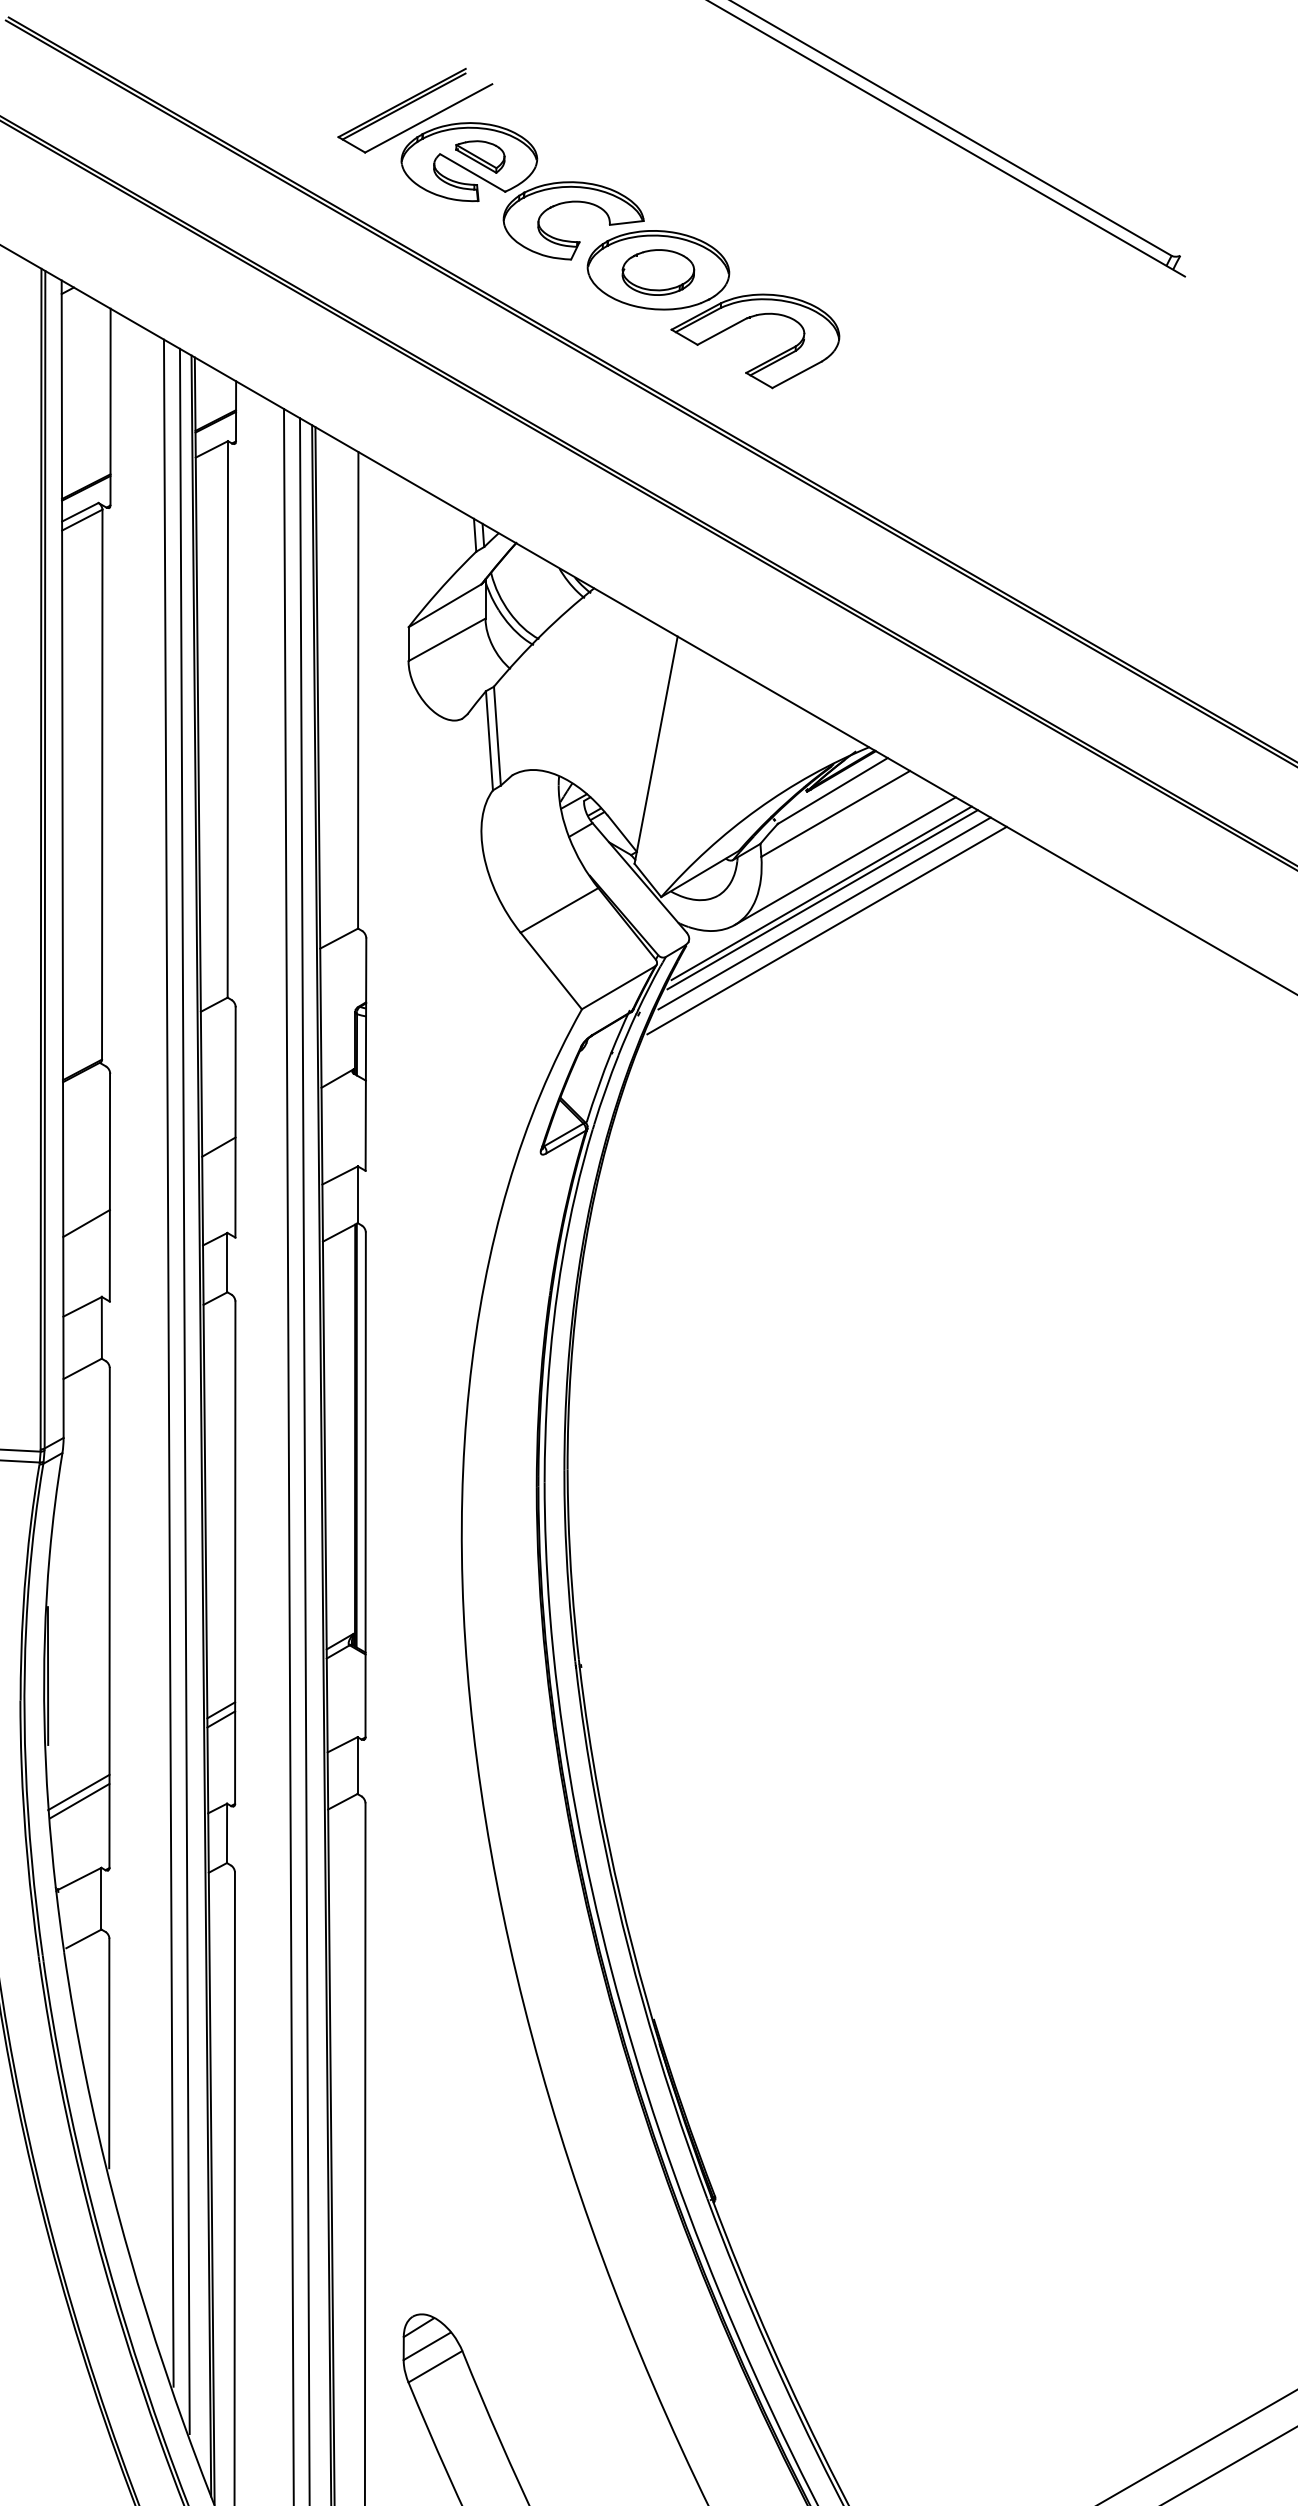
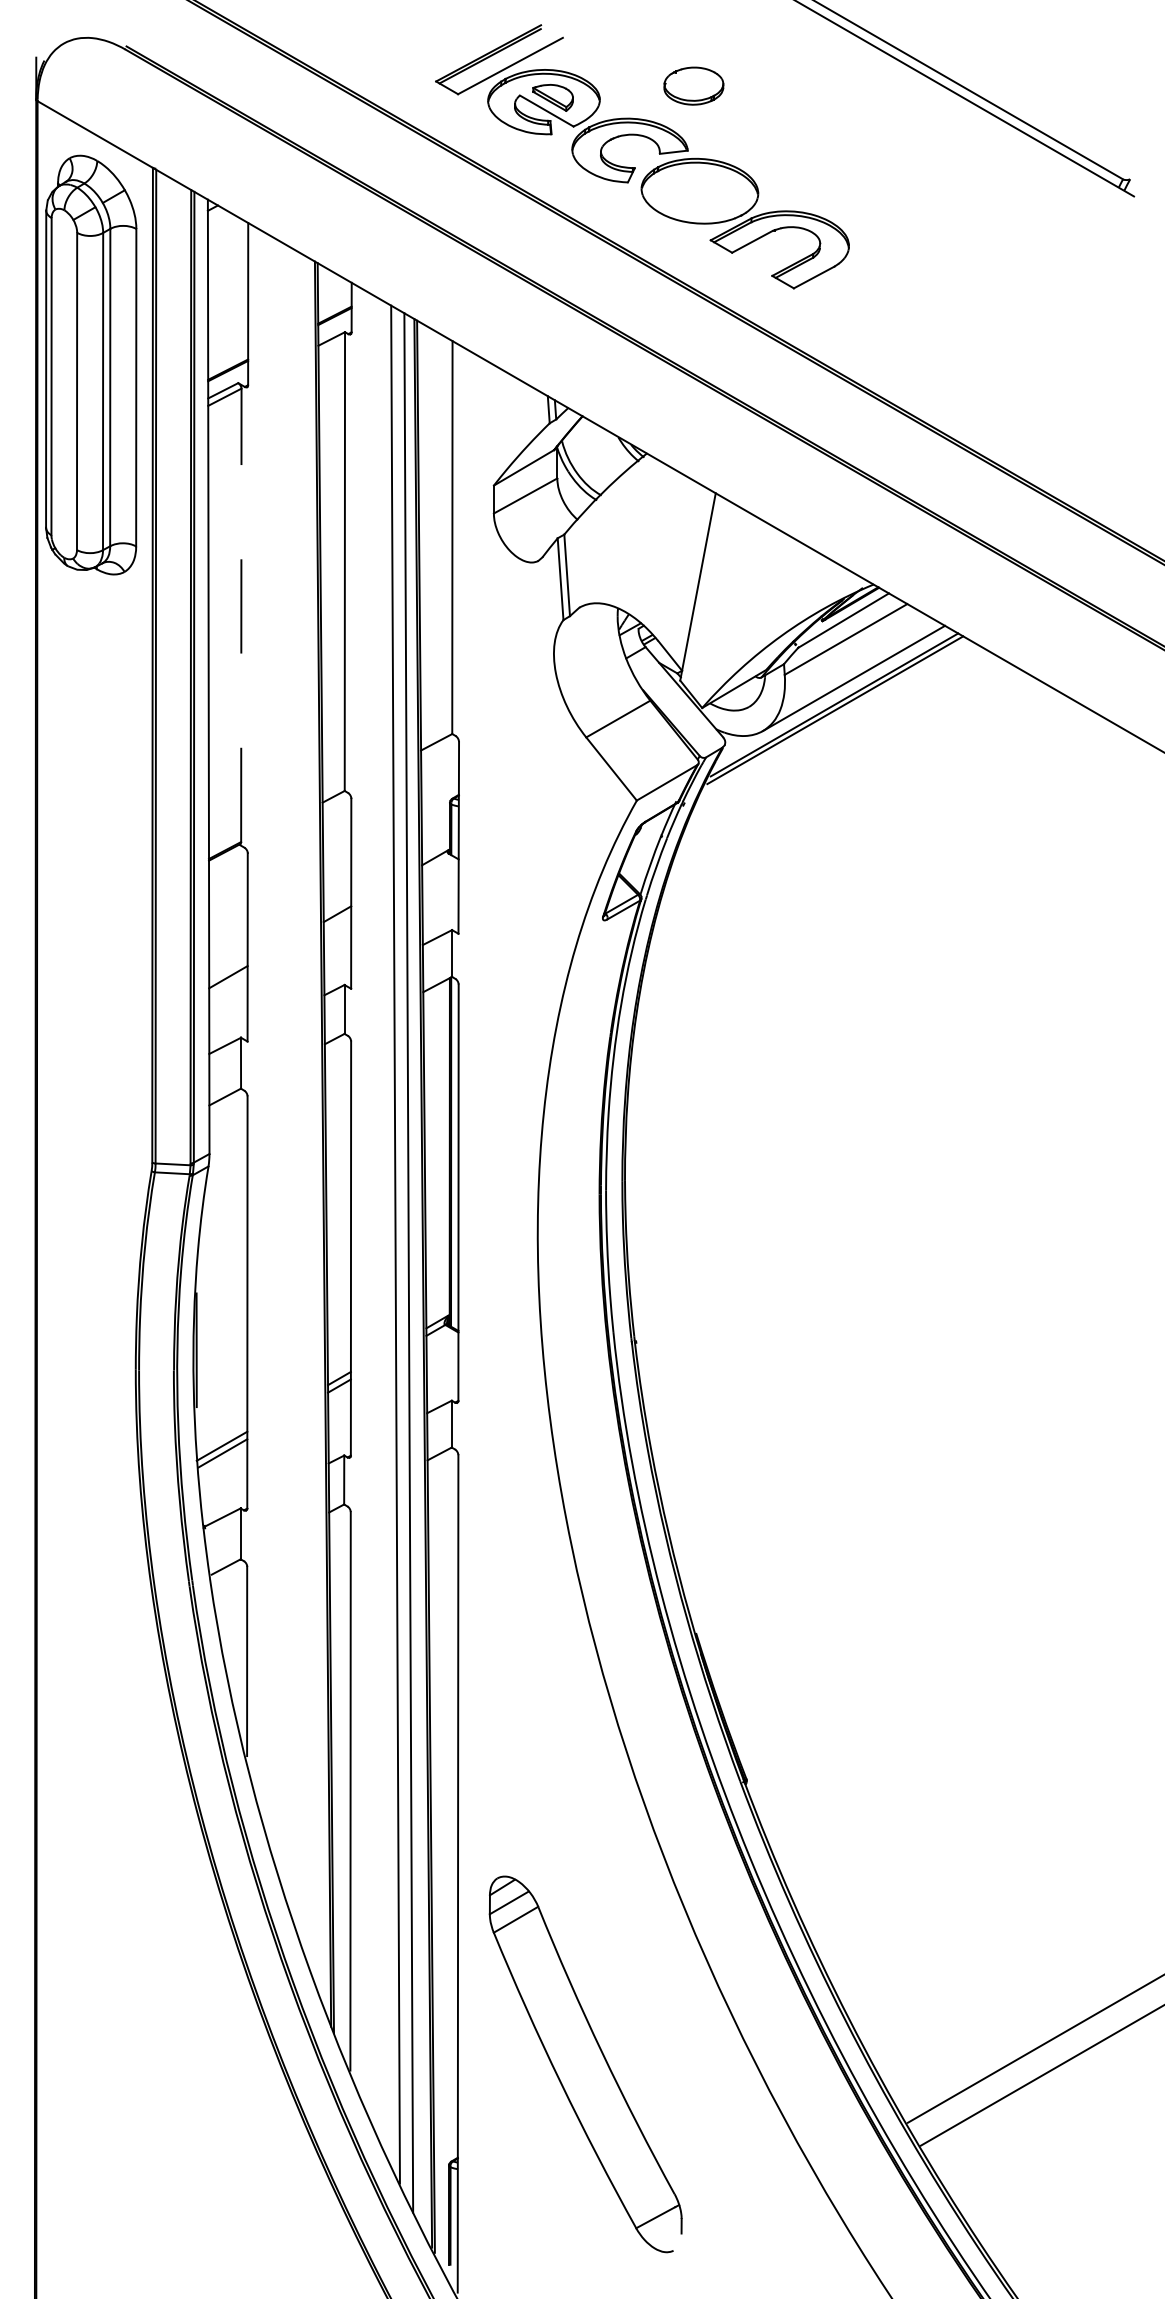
part: (657, 271) -> (693, 85), moved
line: (102, 784) -> (241, 615), solid -> dashed
line: (824, 913) -> (836, 721), removed
line: (826, 930) -> (838, 735), removed
line: (169, 1363) -> (296, 1092), removed
line: (184, 1391) -> (309, 1115), removed

